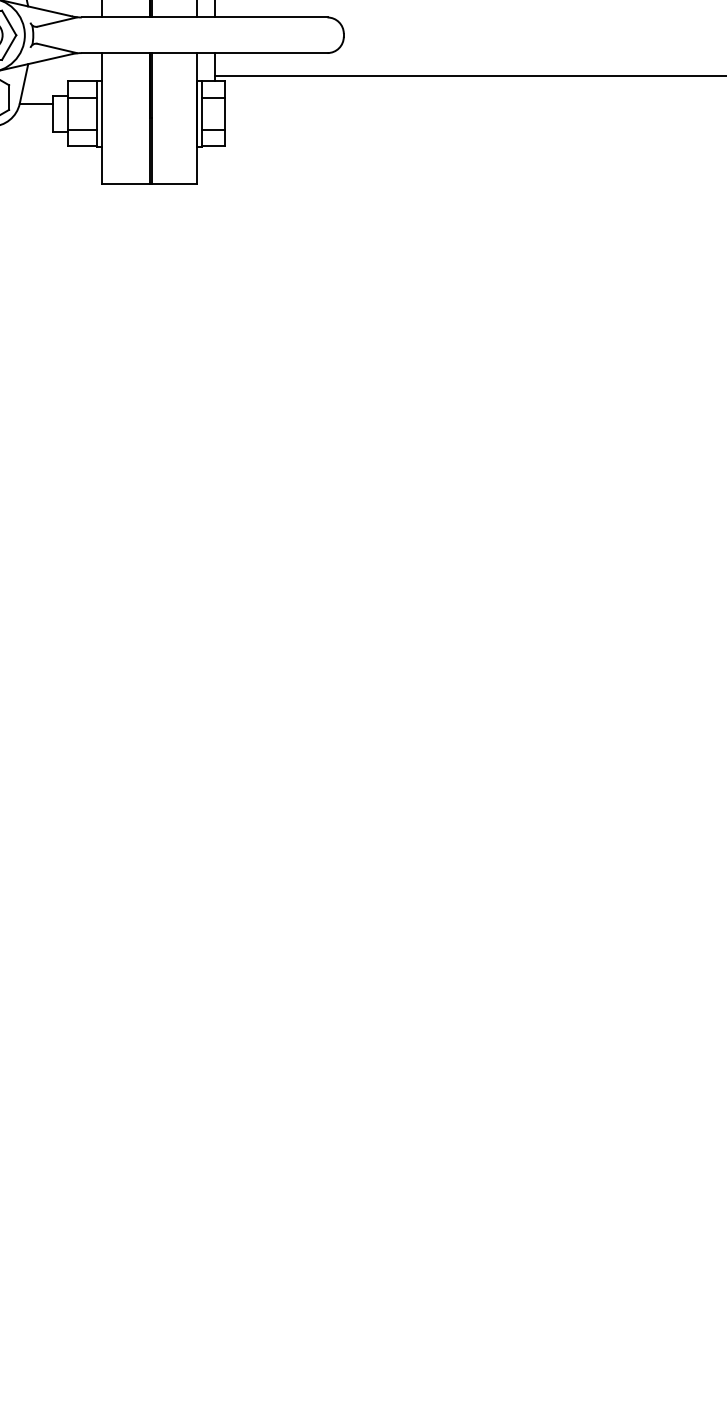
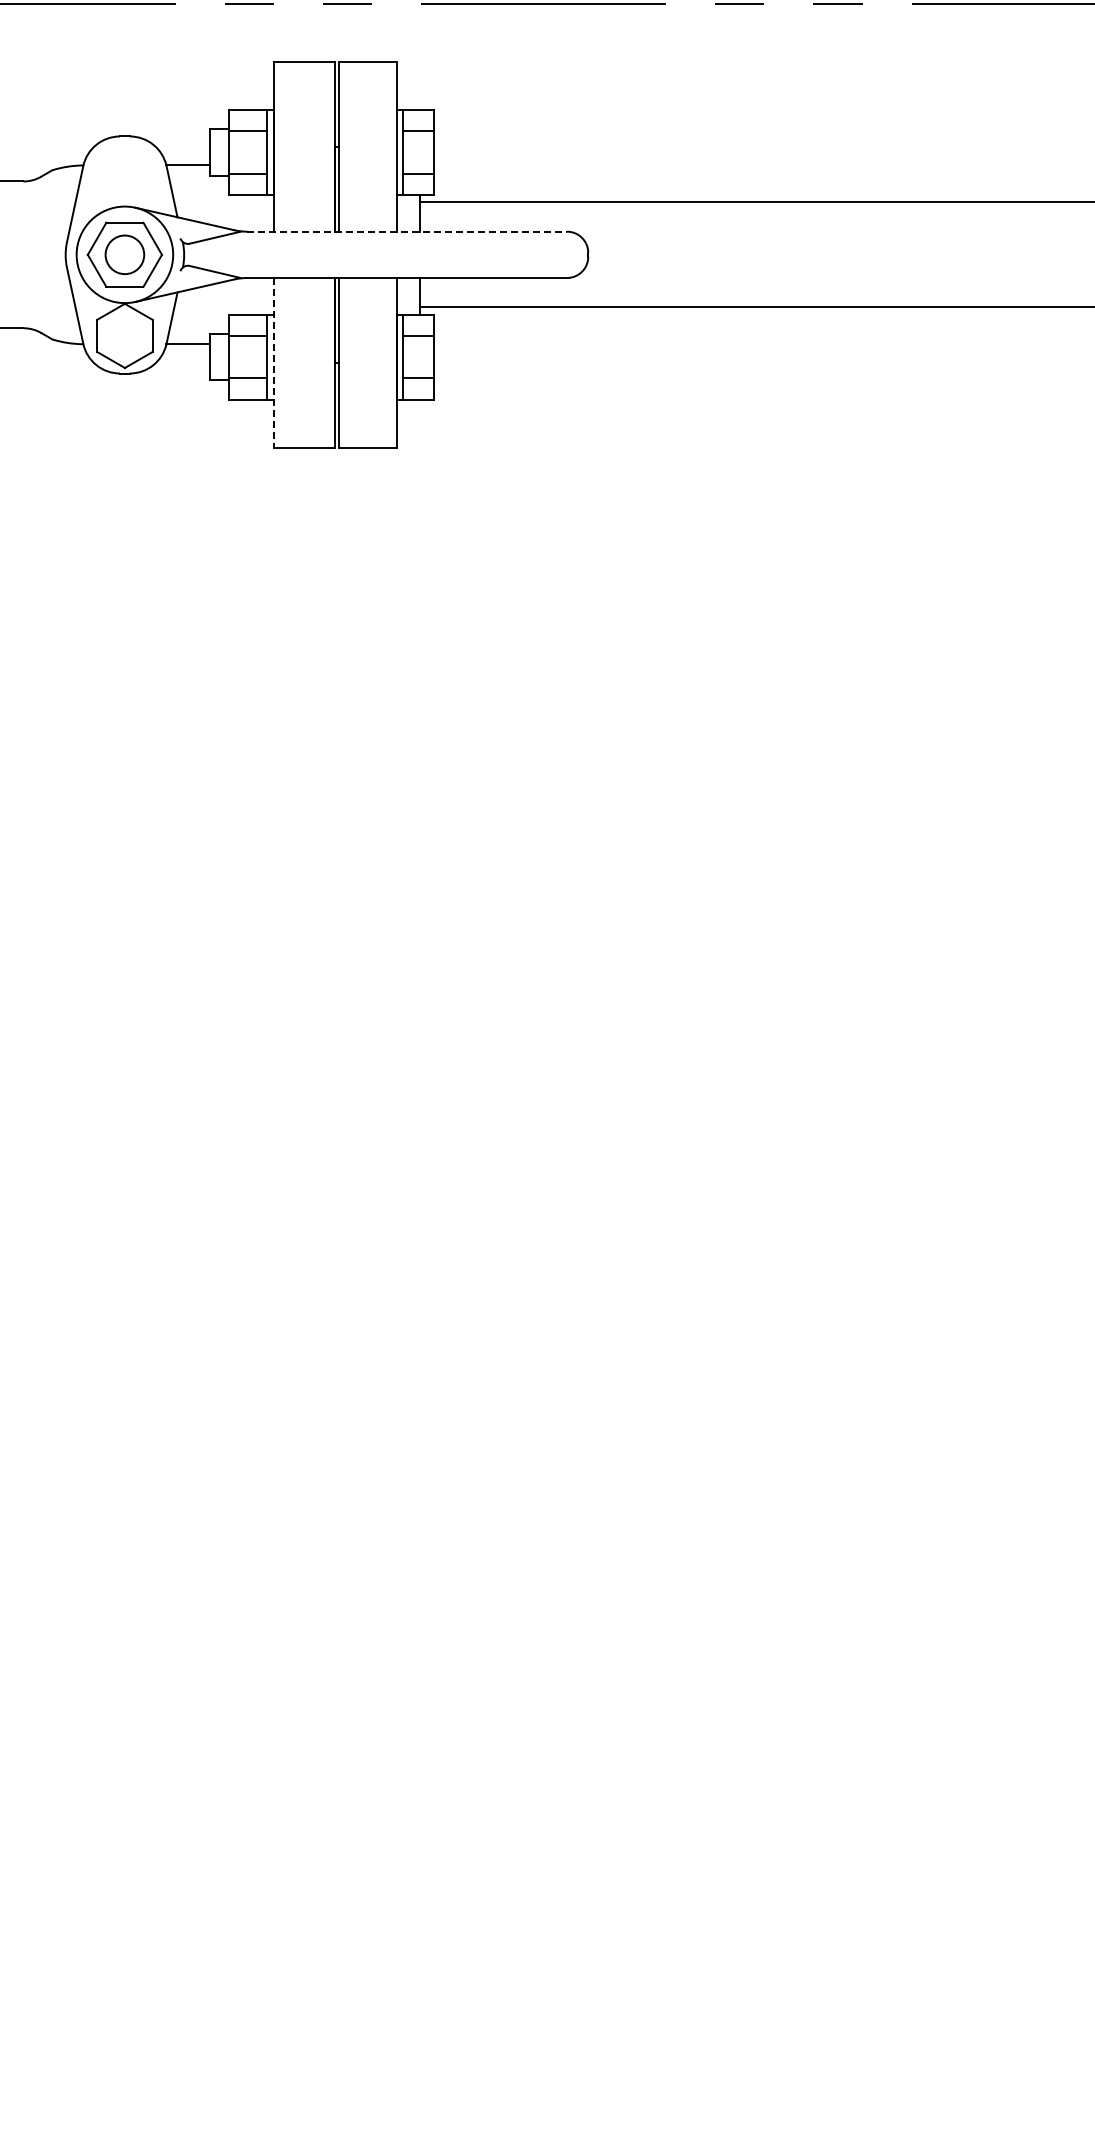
line: (204, 17) -> (407, 231), solid -> dashed
line: (101, 118) -> (273, 362), solid -> dashed

